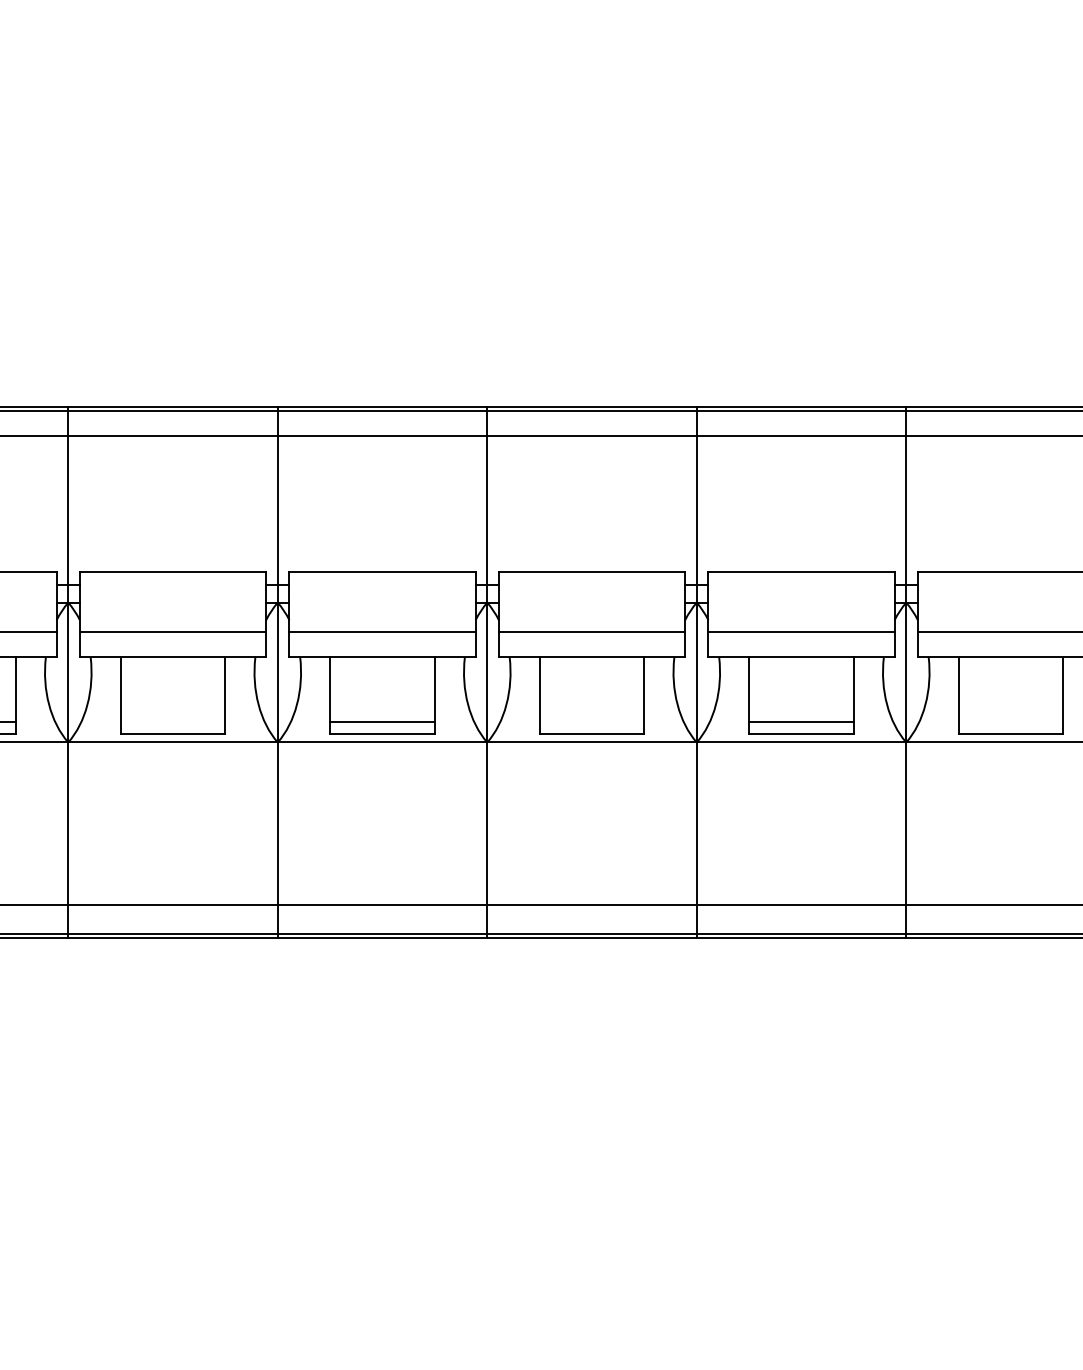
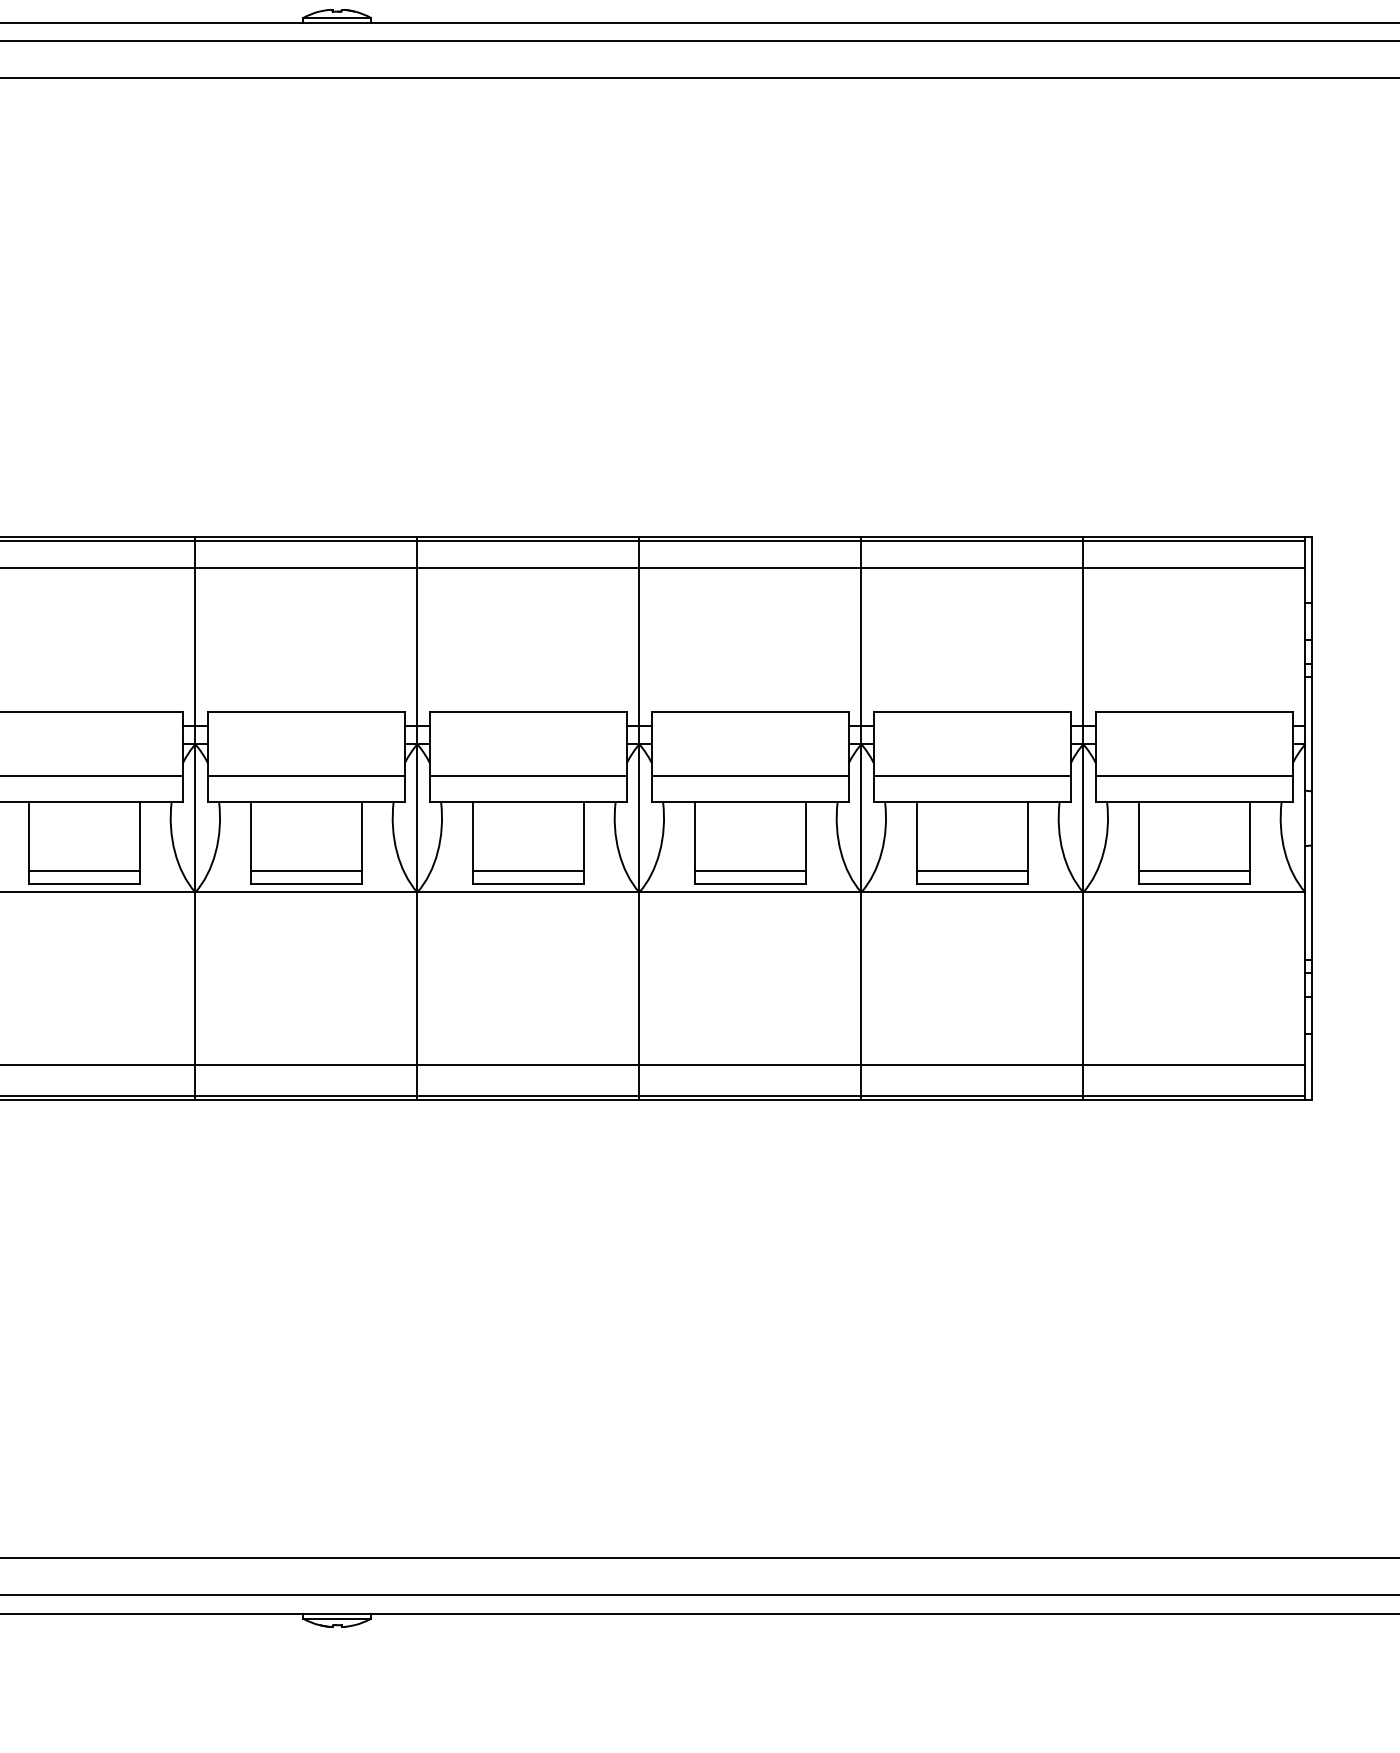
line: (172, 721) -> (305, 870), added
line: (591, 721) -> (749, 870), added
line: (1010, 721) -> (1193, 870), added

